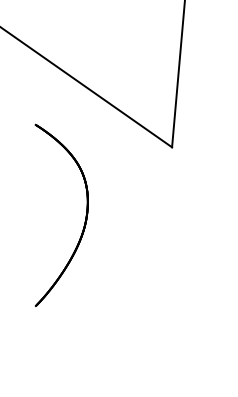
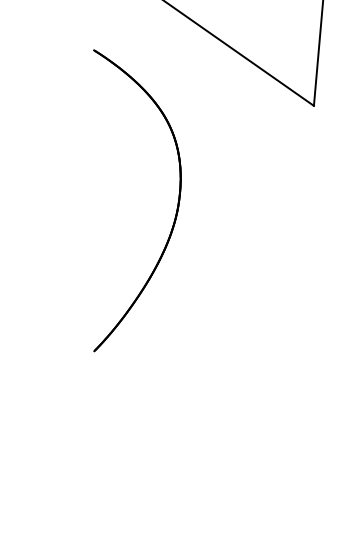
part: (85, 215) -> (176, 200), moved

